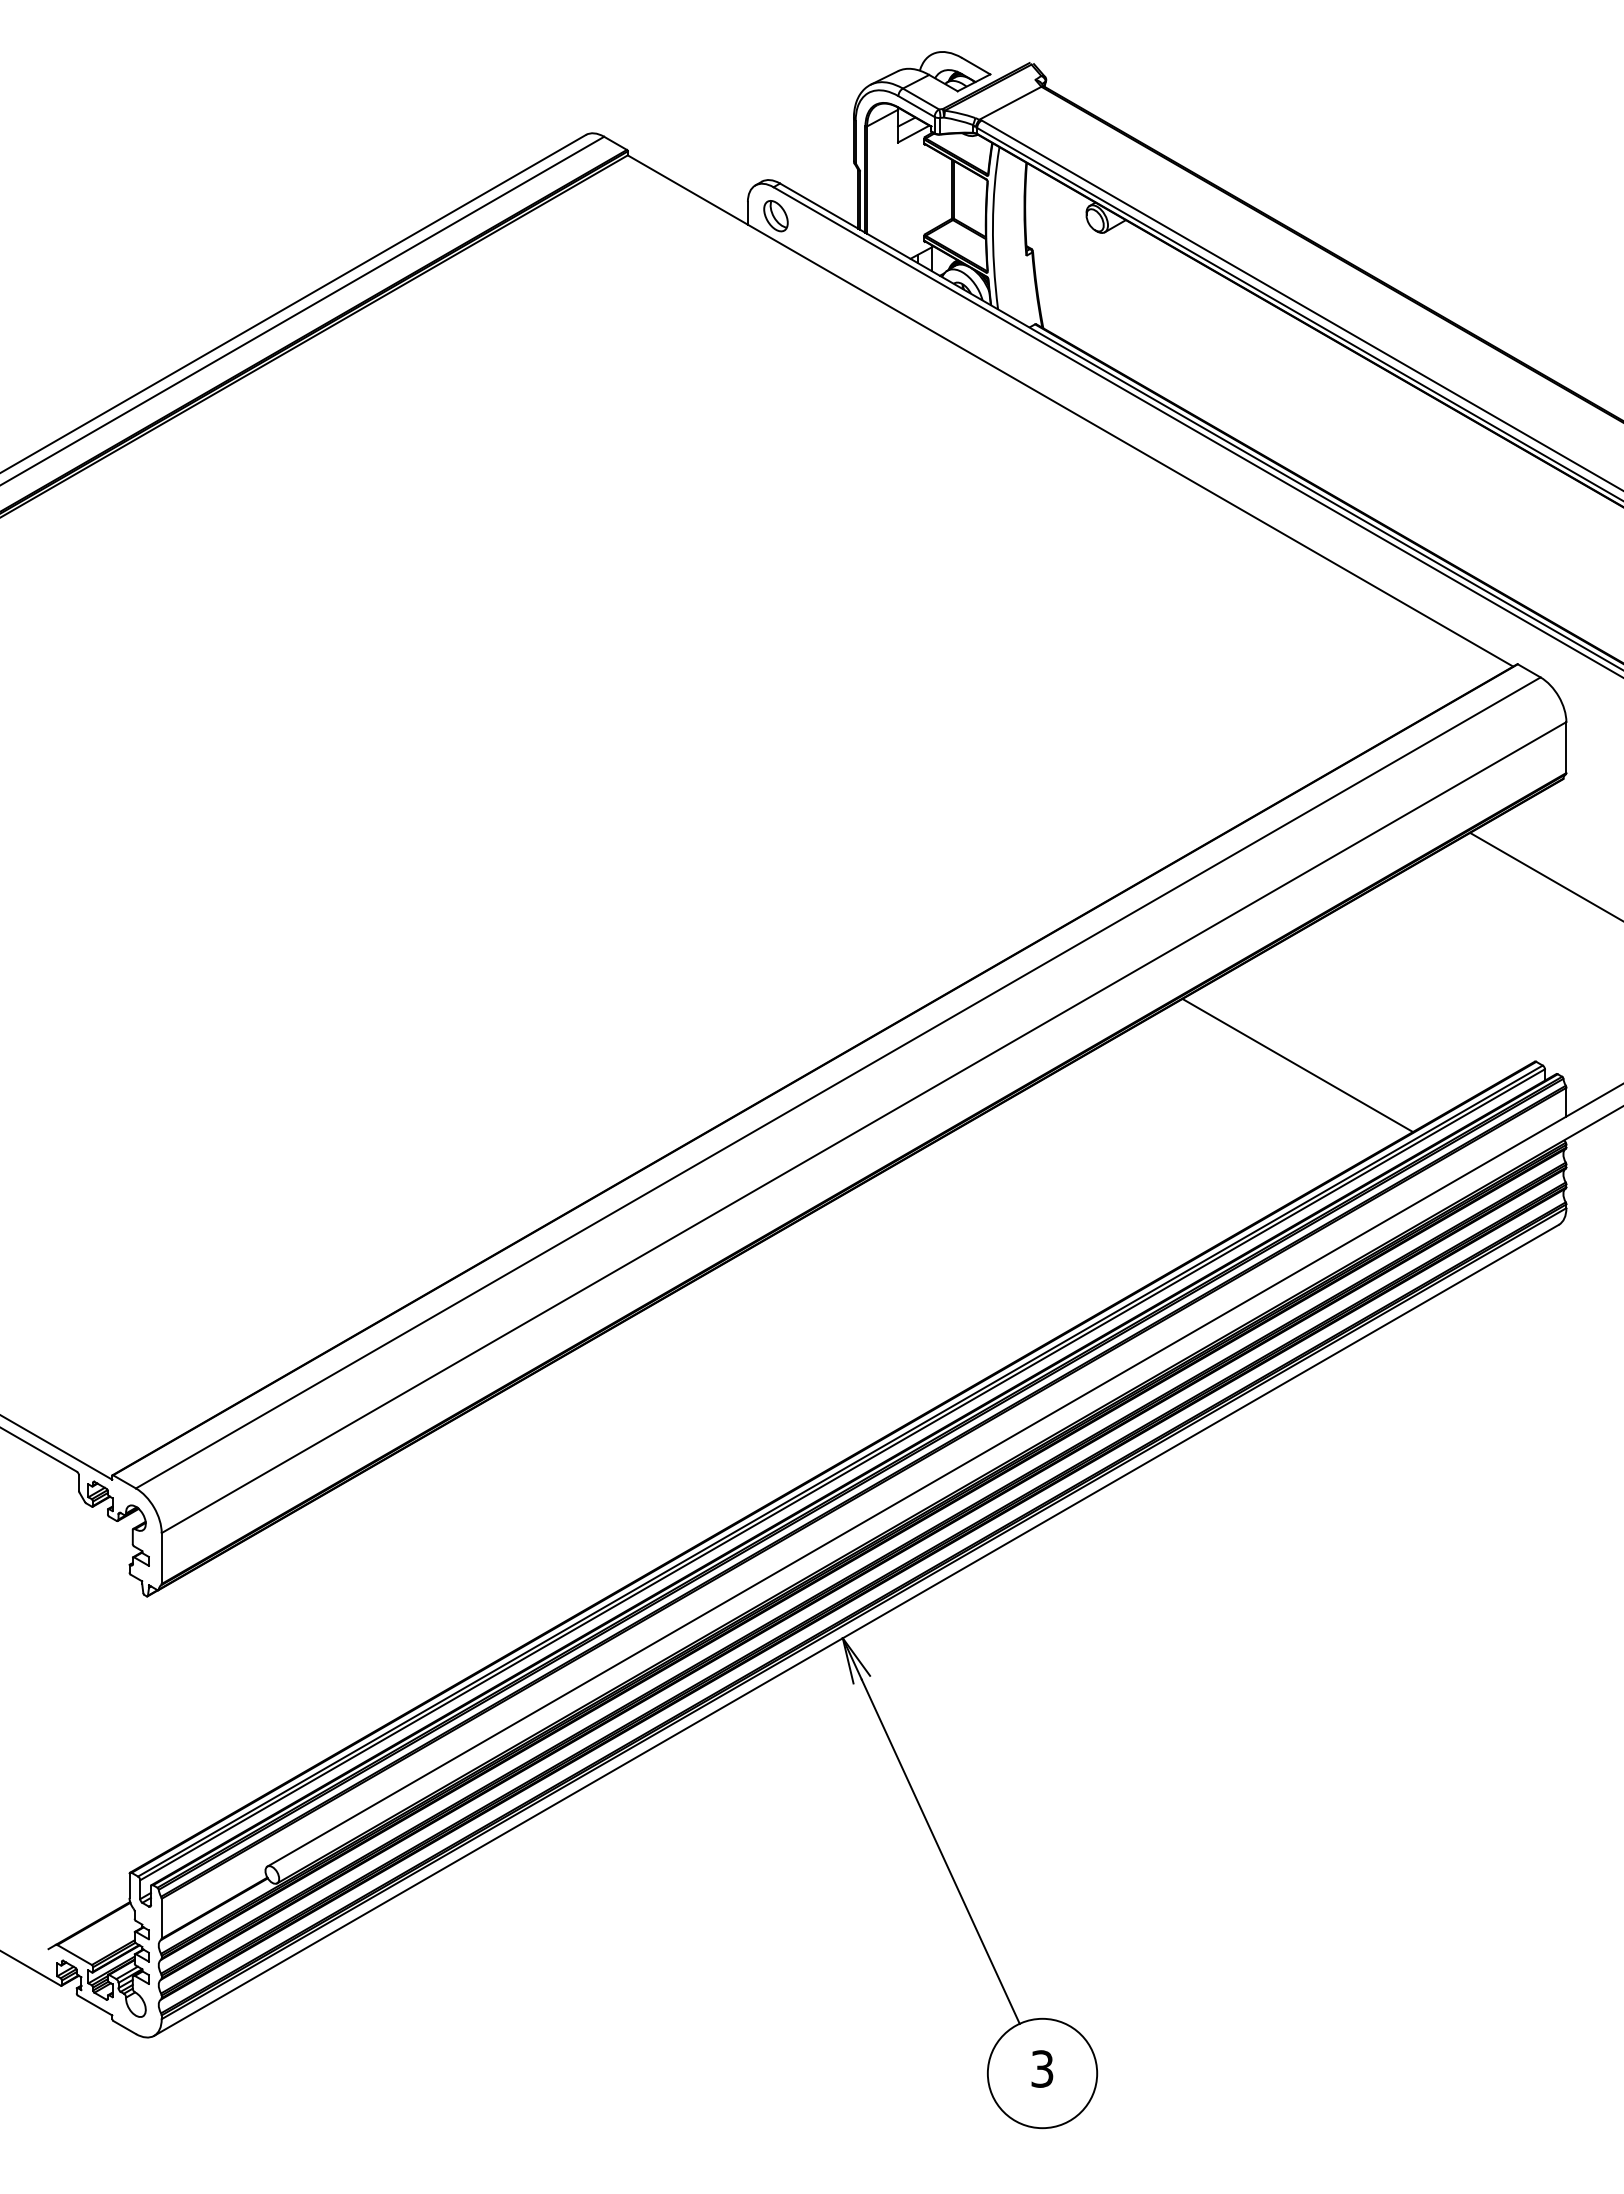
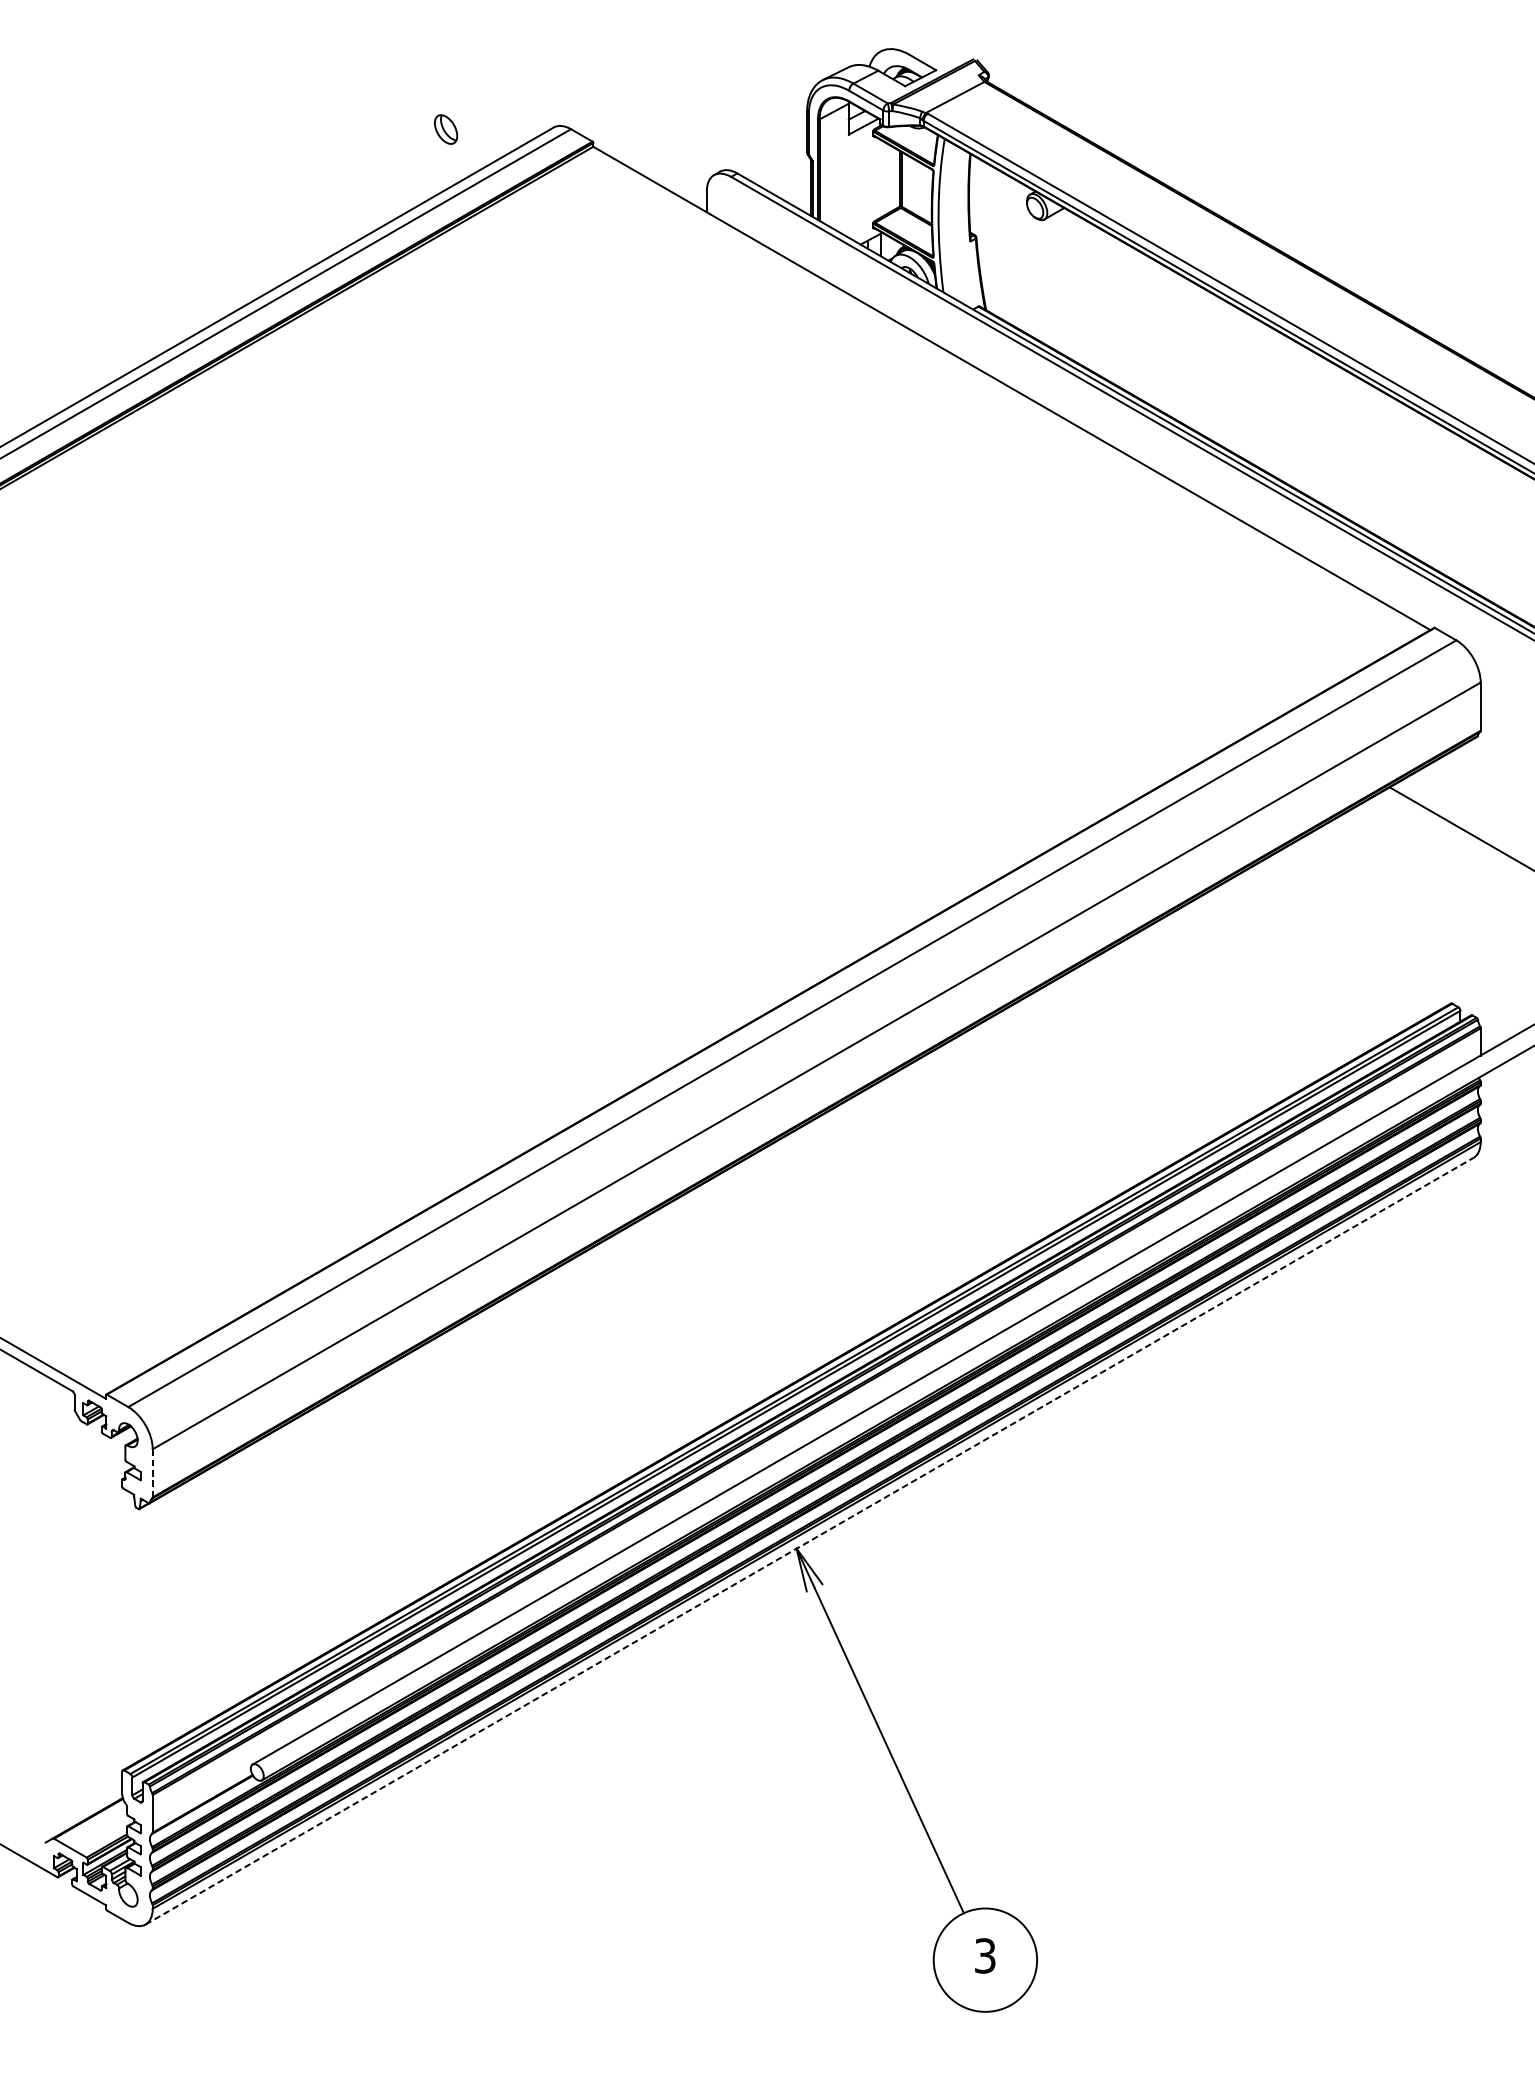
part: (775, 216) -> (445, 129), moved
line: (1297, 1065) -> (1226, 1007), removed
line: (161, 1559) -> (152, 1474), solid -> dashed
line: (856, 1630) -> (809, 1541), solid -> dashed

